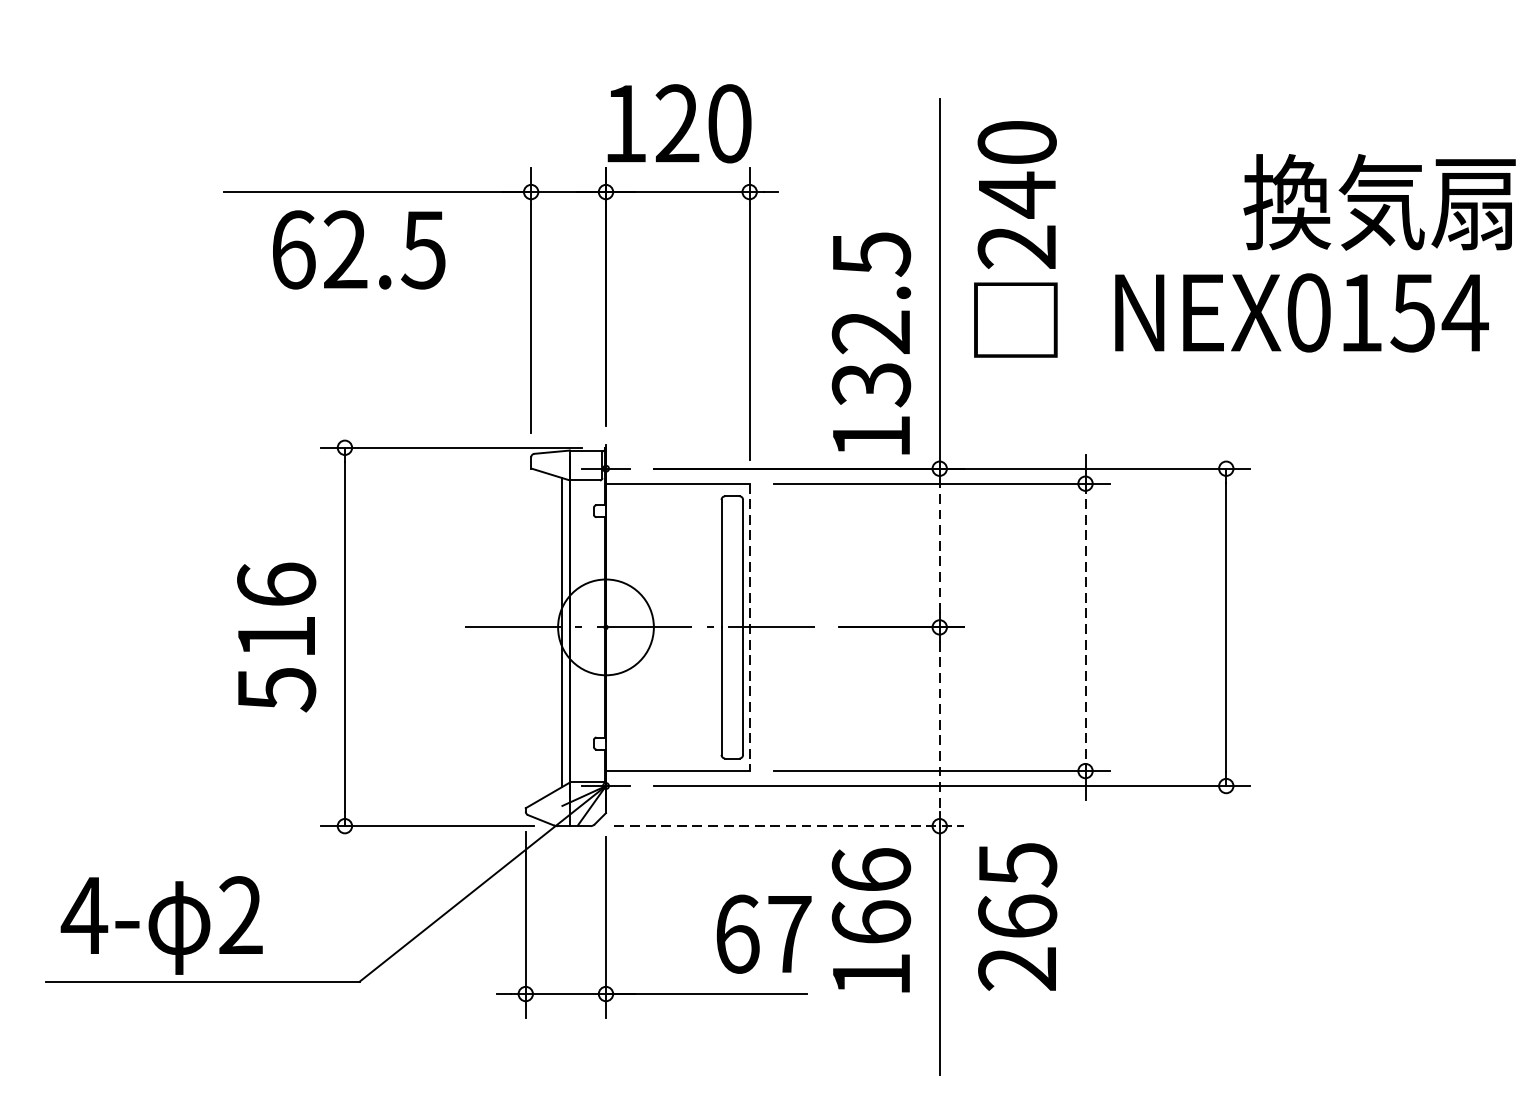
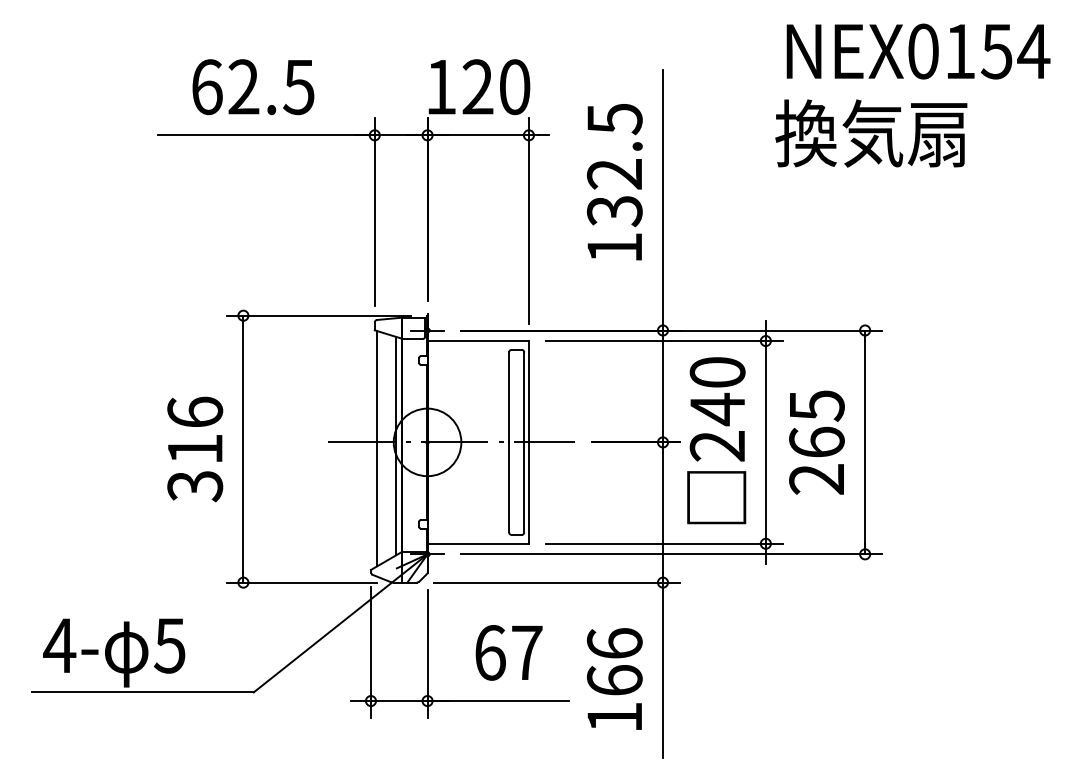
text: (1379, 202) -> (871, 133), moved
text: (1015, 239) -> (716, 440), moved
text: (359, 250) -> (253, 87), moved
text: (1301, 312) -> (918, 51), moved
text: (870, 343) -> (614, 182), moved
line: (940, 548) -> (663, 386), dashed -> solid
line: (749, 627) -> (528, 442), dashed -> solid
line: (1085, 627) -> (765, 442), dashed -> solid
line: (535, 636) -> (377, 448), added
text: (275, 689) -> (194, 486), 516 -> 316
line: (940, 726) -> (663, 512), dashed -> solid
line: (790, 825) -> (557, 582), dashed -> solid
text: (240, 915) -> (169, 645), 2 -> 5
text: (1016, 916) -> (816, 442), moved
text: (870, 919) -> (614, 678), moved
text: (763, 933) -> (508, 652), moved

